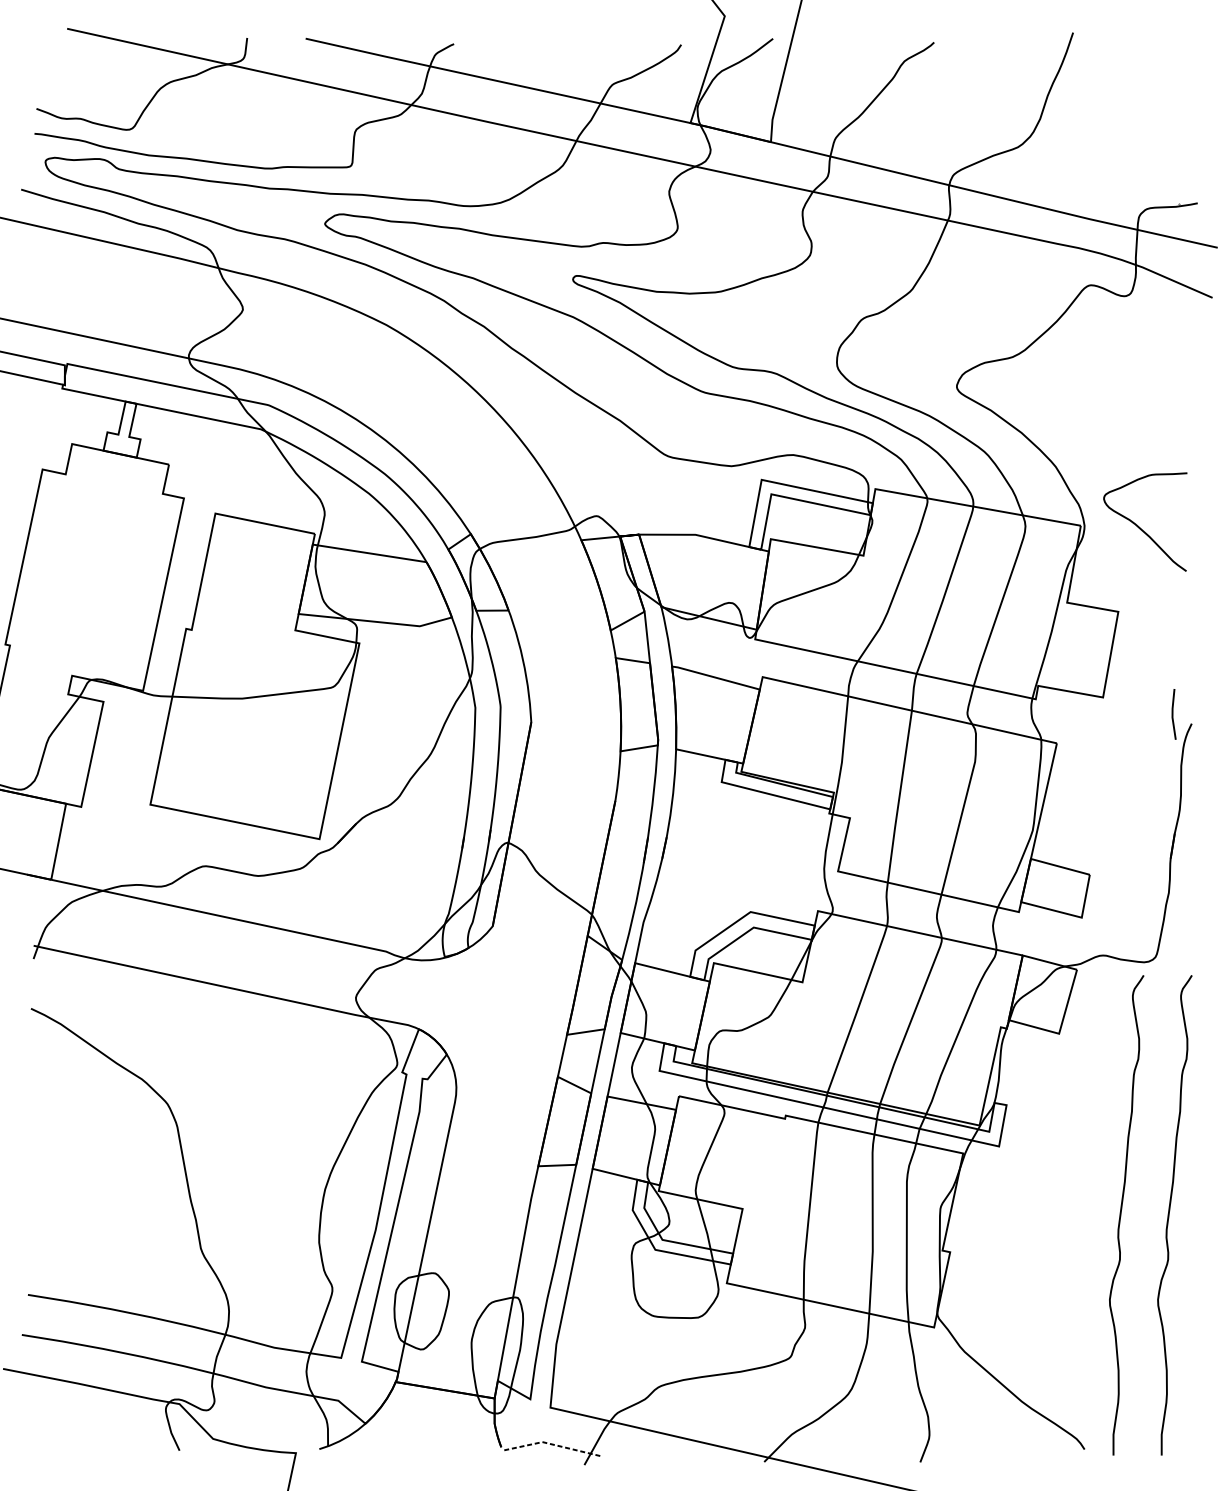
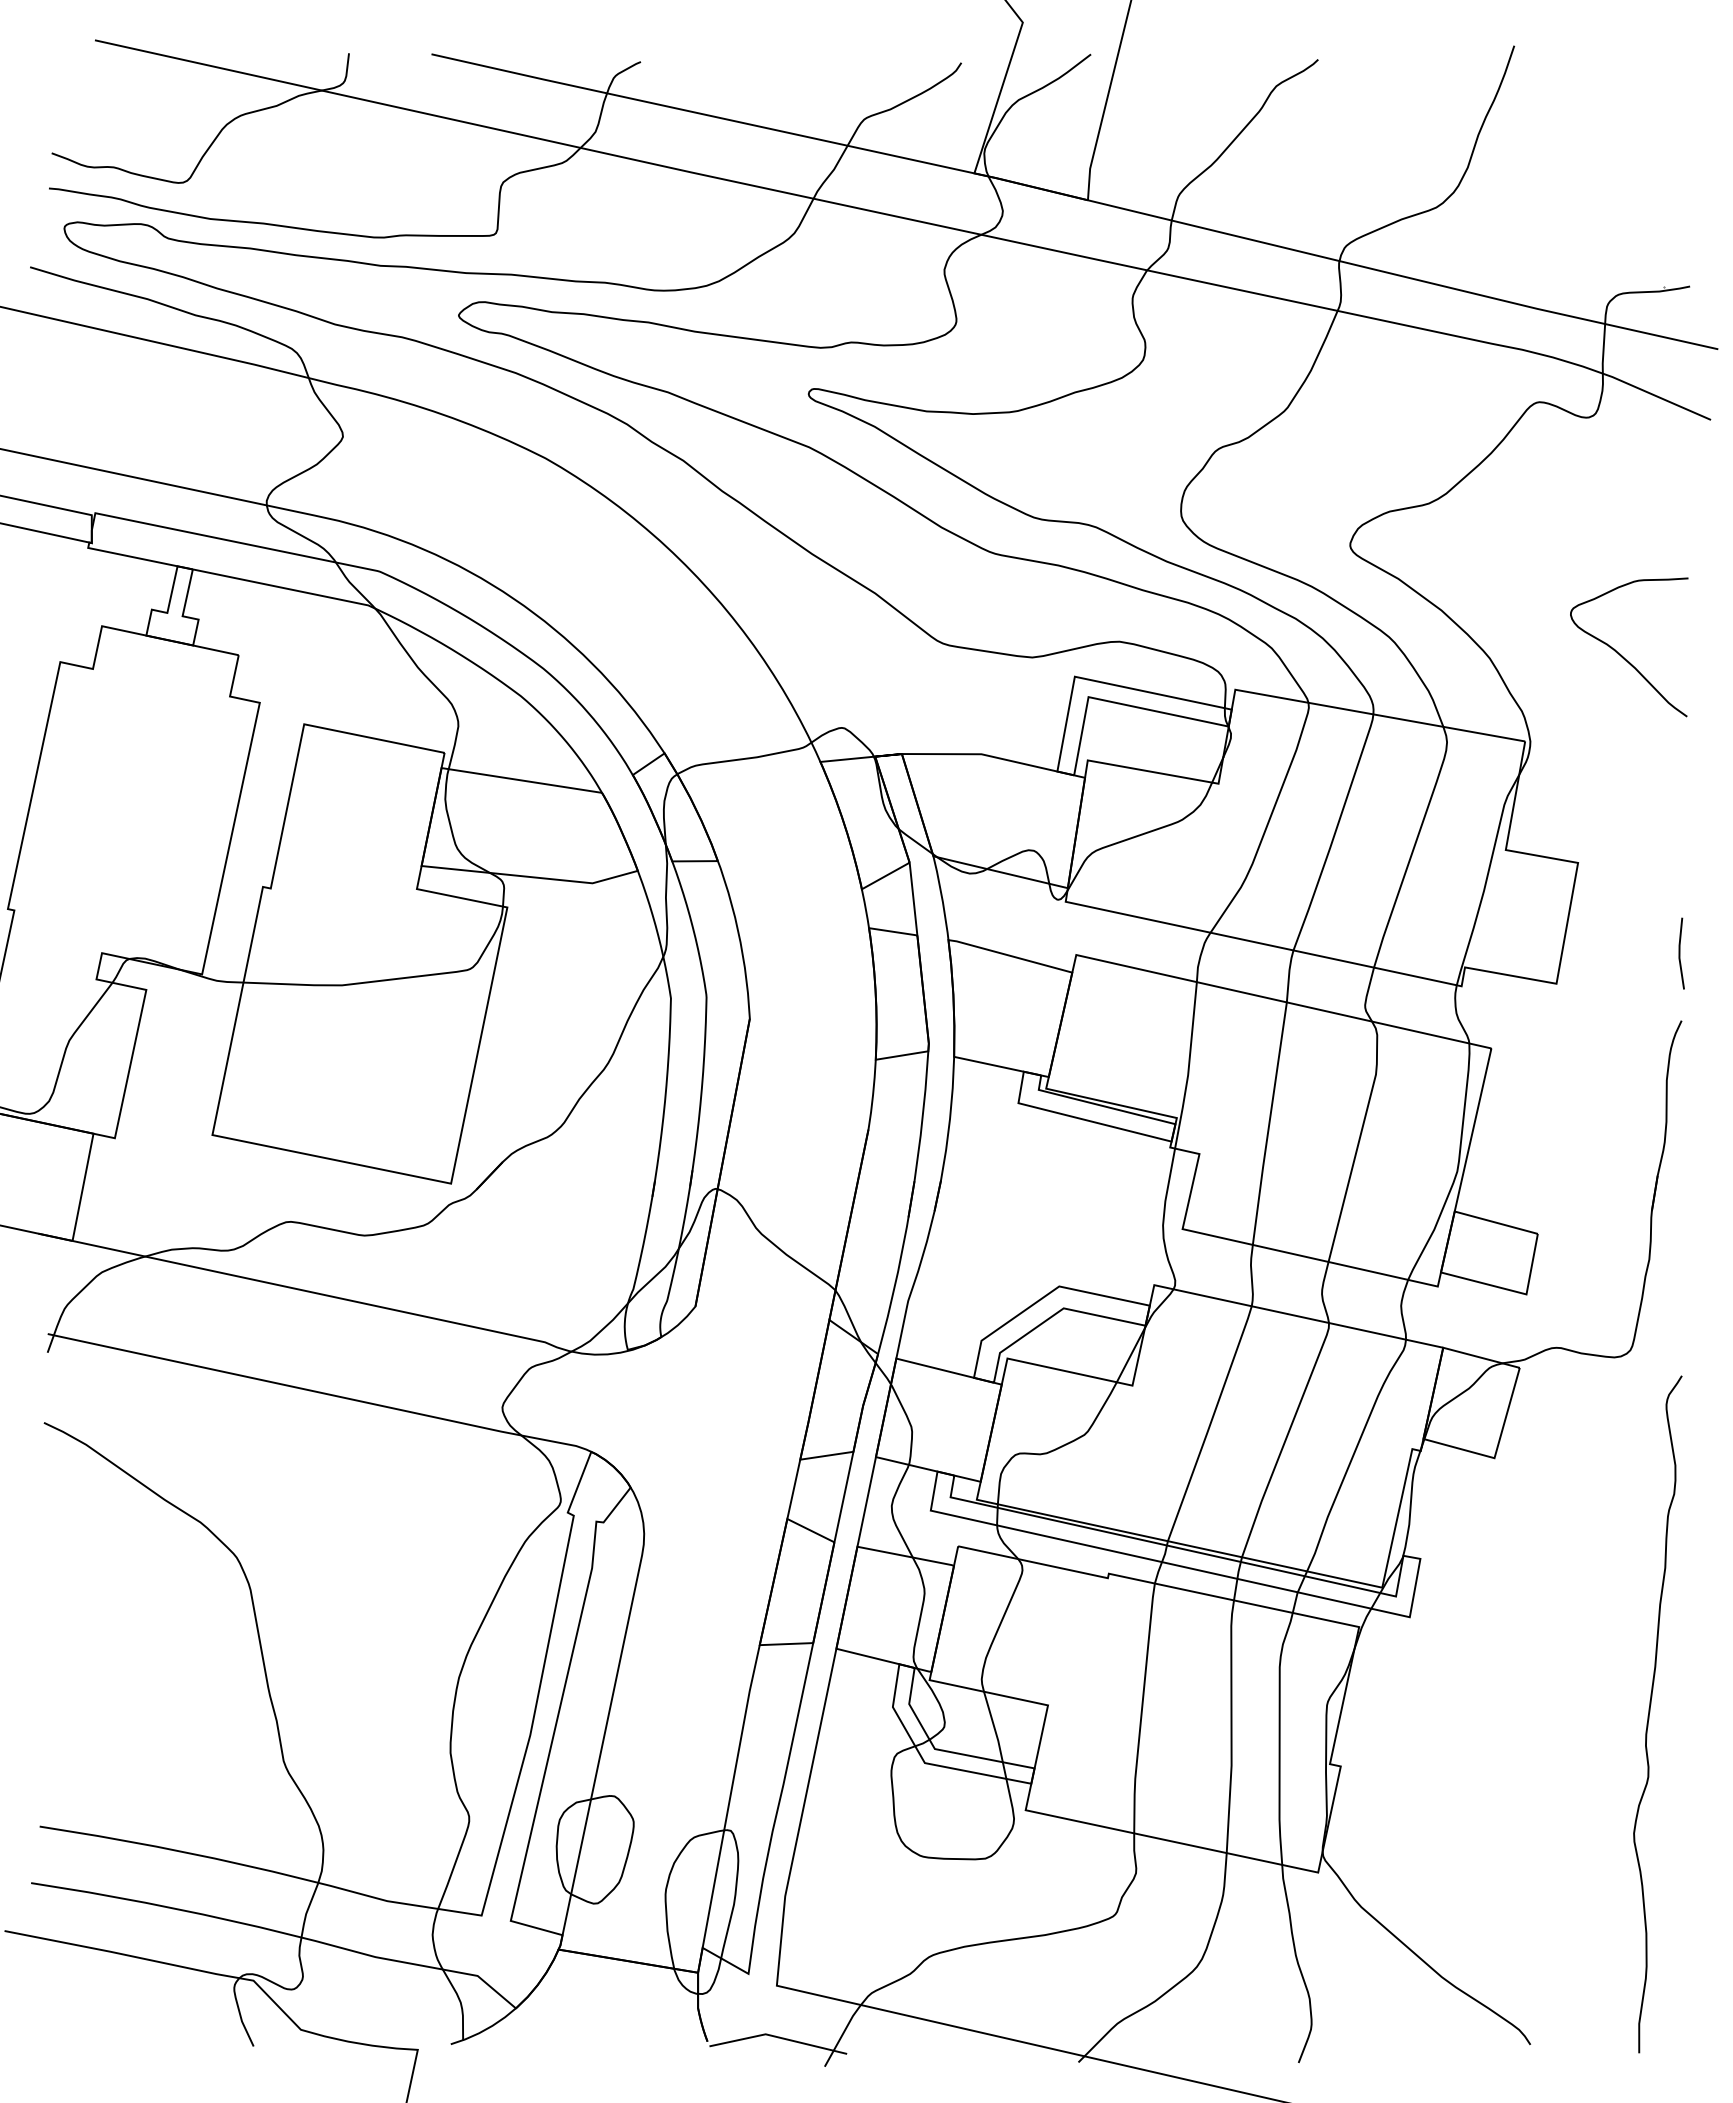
curve: (1139, 527) -> (1621, 654), moved
line: (1173, 714) -> (1680, 953), moved
curve: (1121, 1214) -> (1582, 1712), removed
line: (550, 1444) -> (777, 2037), dashed -> solid

